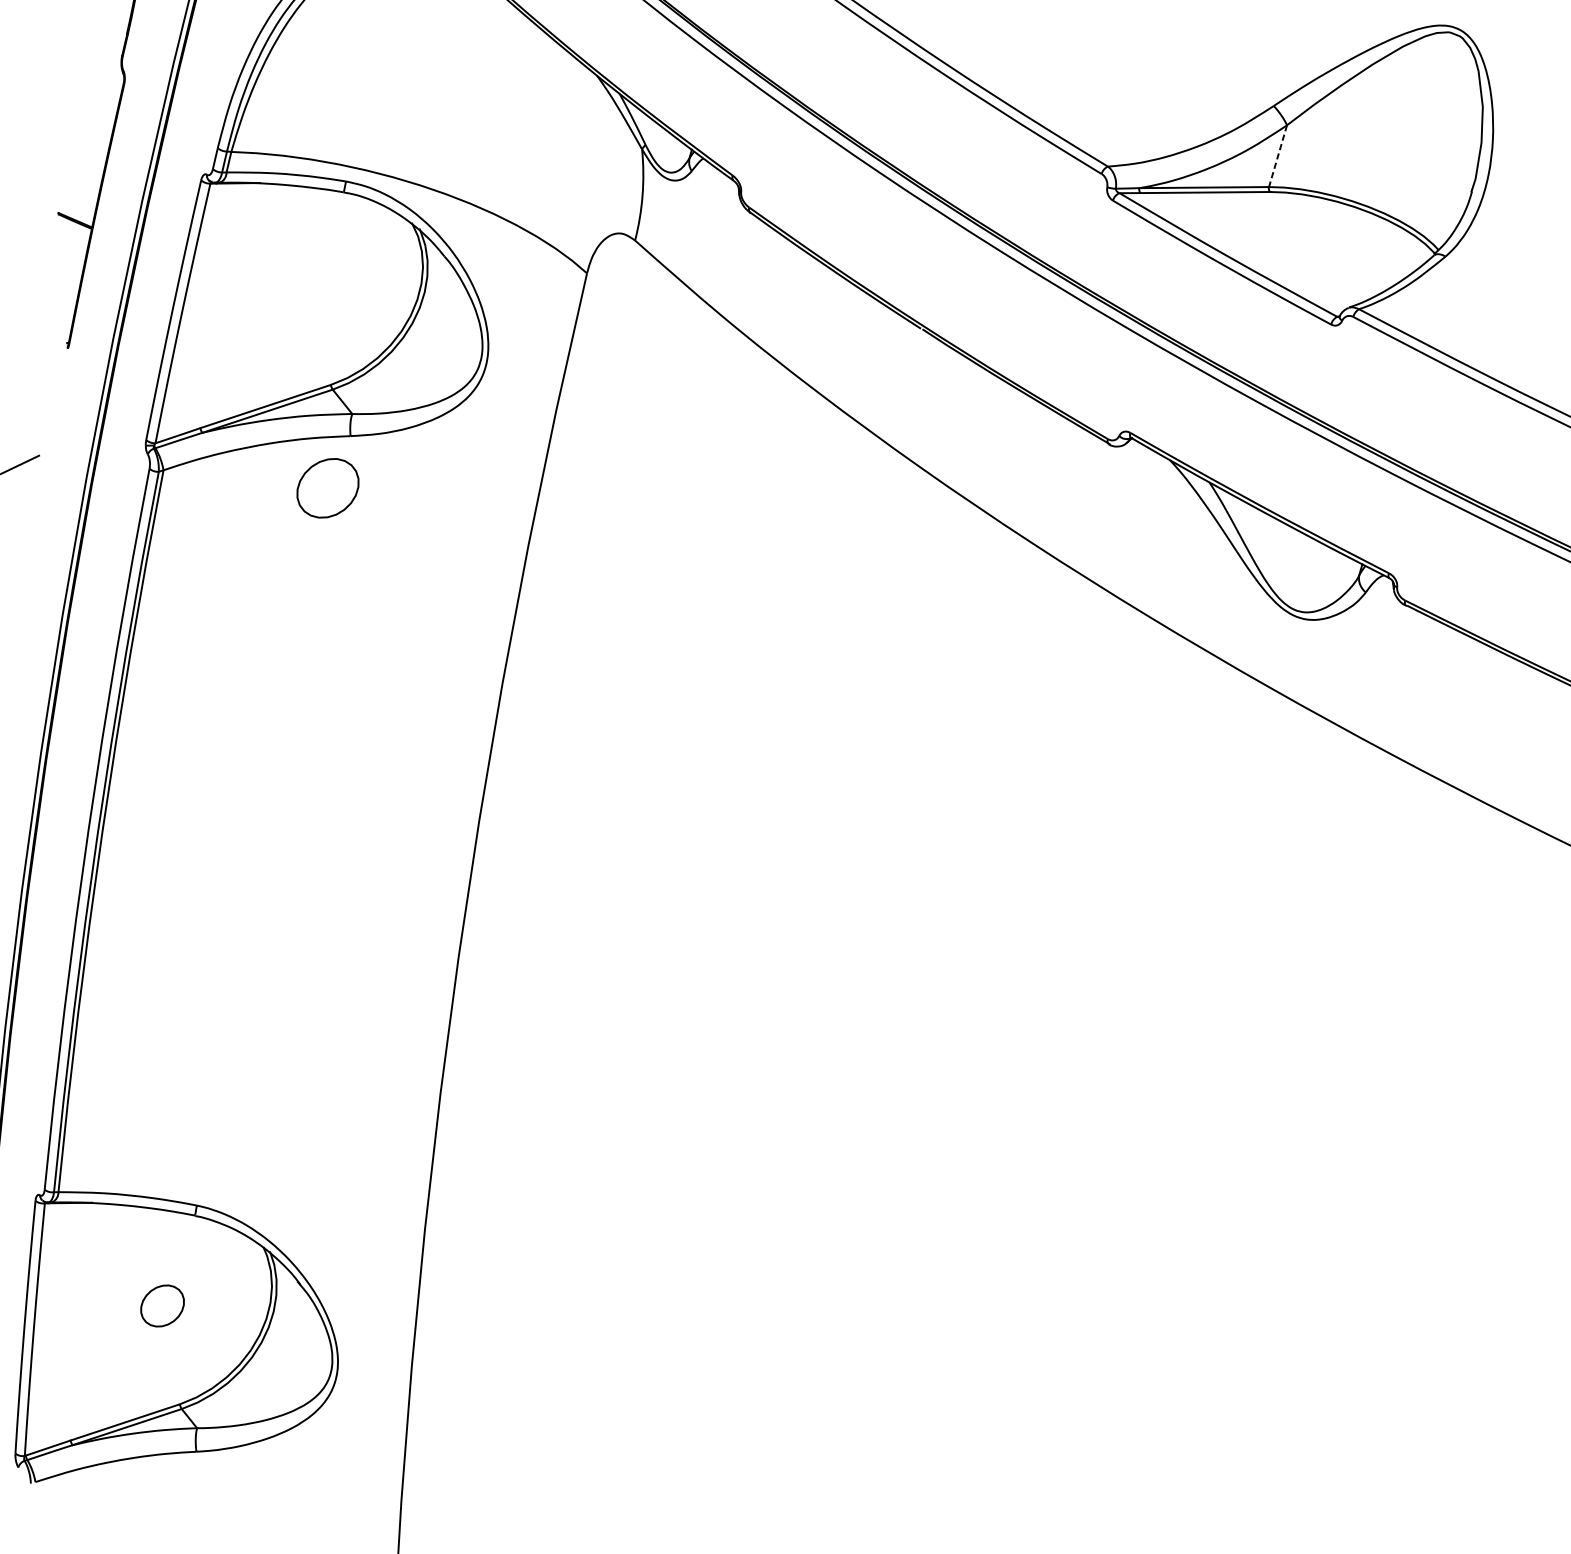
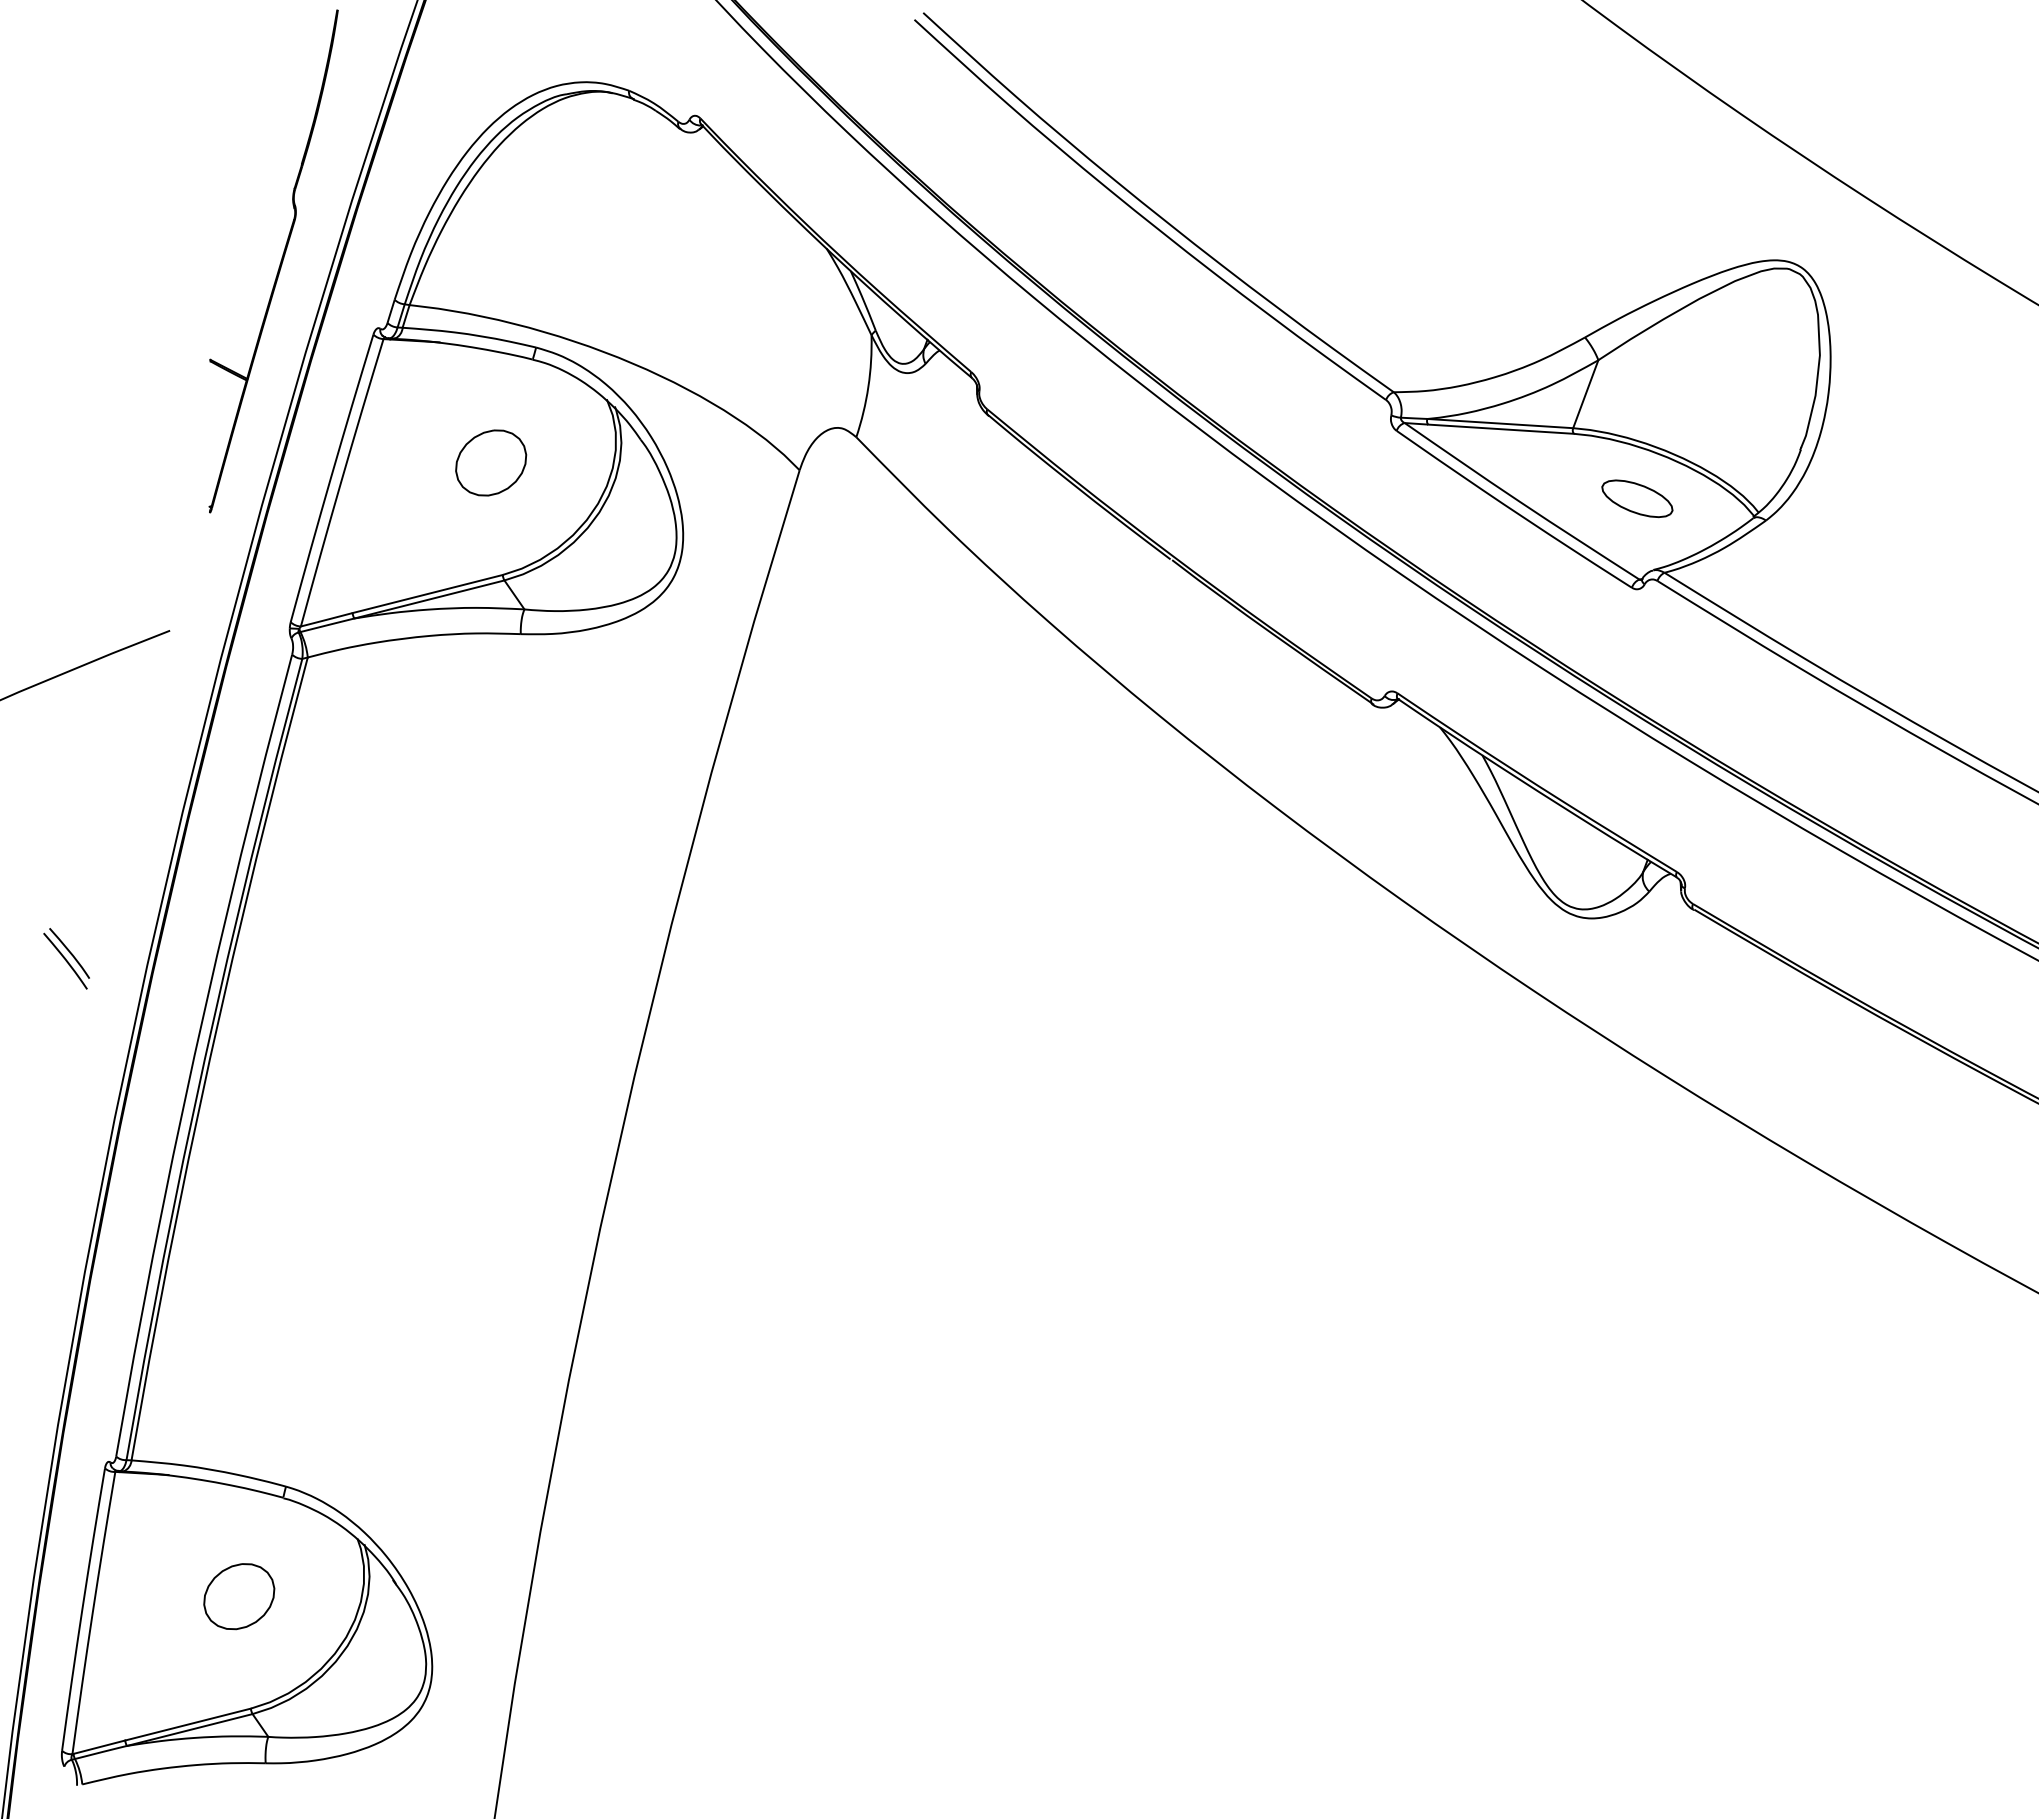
line: (1277, 156) -> (1585, 394), dashed -> solid
part: (1330, 245) -> (1637, 498), added
part: (328, 487) -> (491, 462), moved
part: (162, 1305) -> (239, 1596), size x1.43

